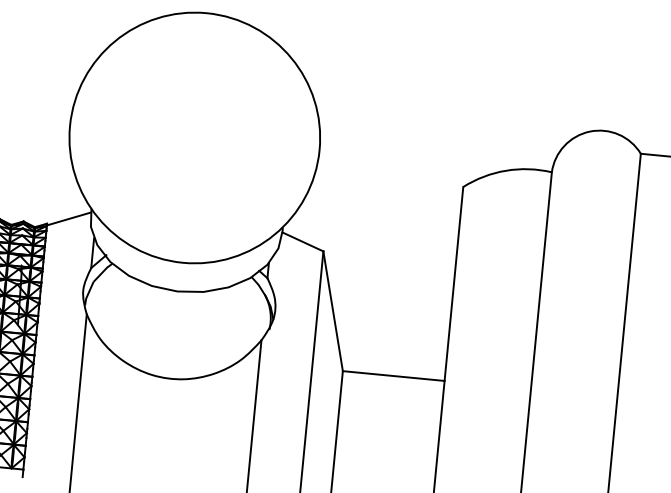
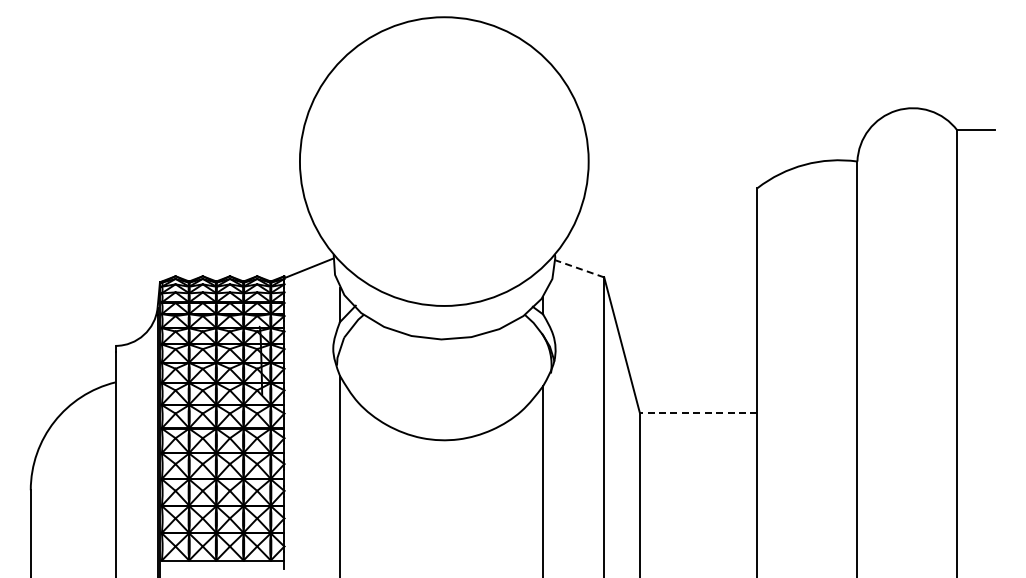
line: (302, 241) -> (579, 268), solid -> dashed
line: (393, 376) -> (698, 412), solid -> dashed

